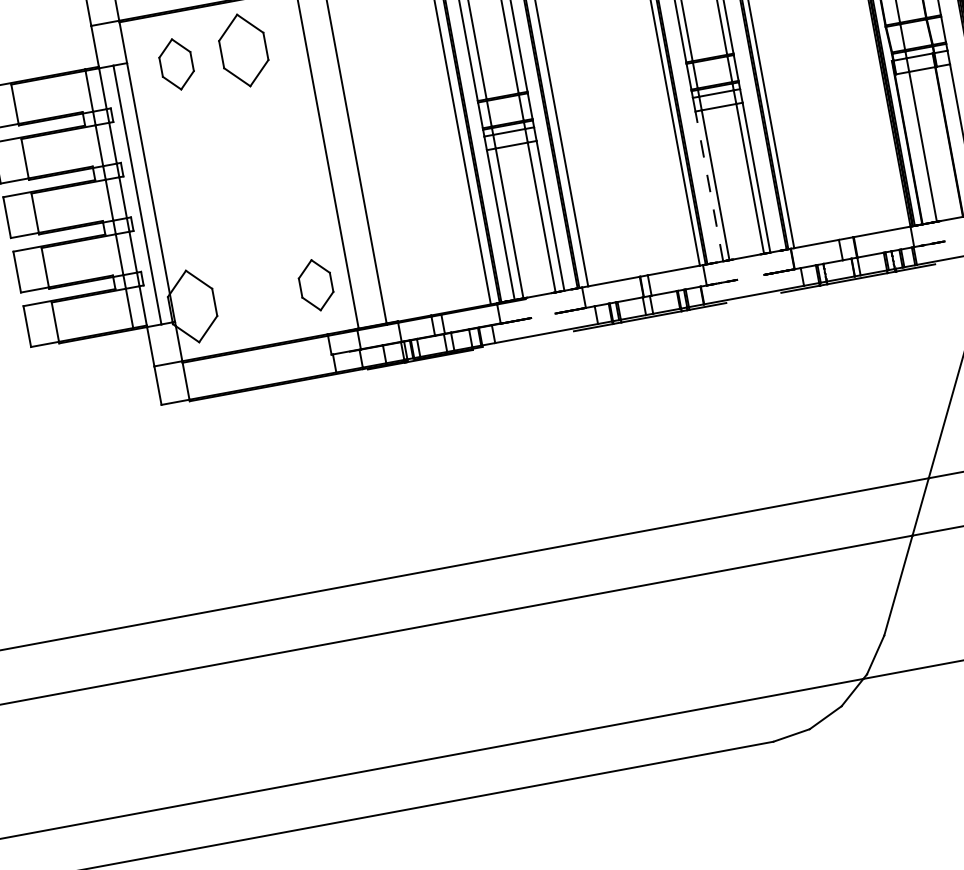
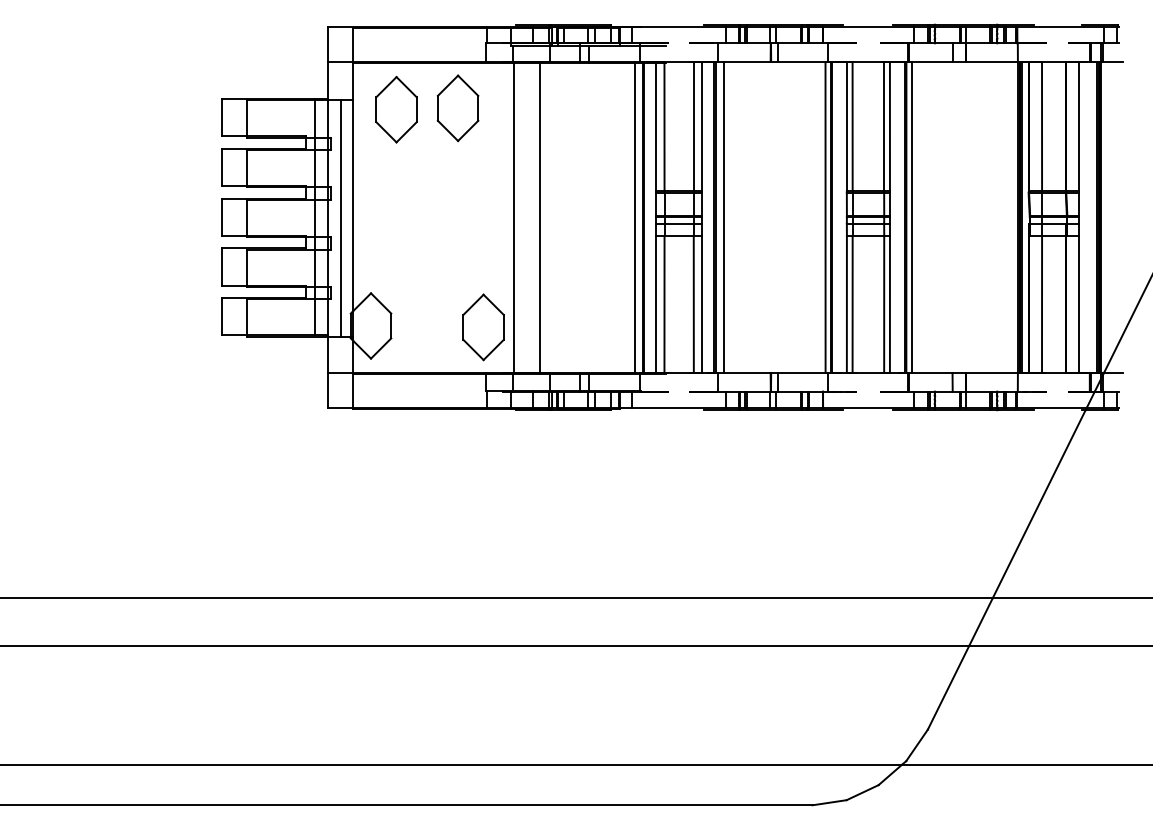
part: (176, 64) -> (396, 109), size x1.43
line: (708, 186) -> (846, 304), dashed -> solid
part: (316, 285) -> (483, 327), size x1.43

